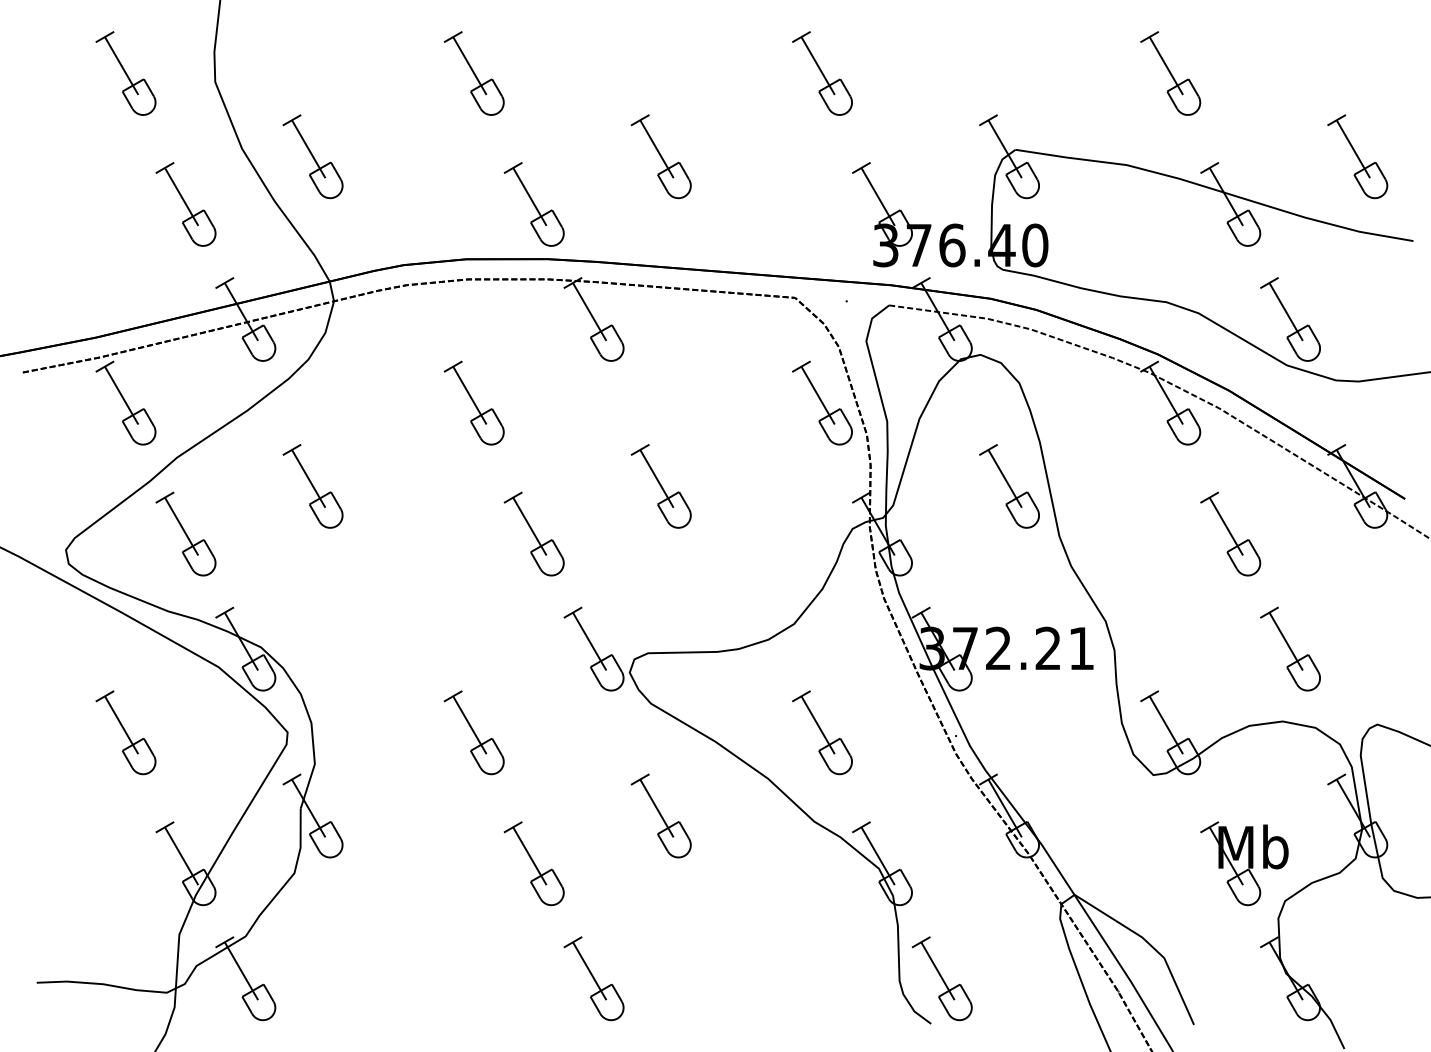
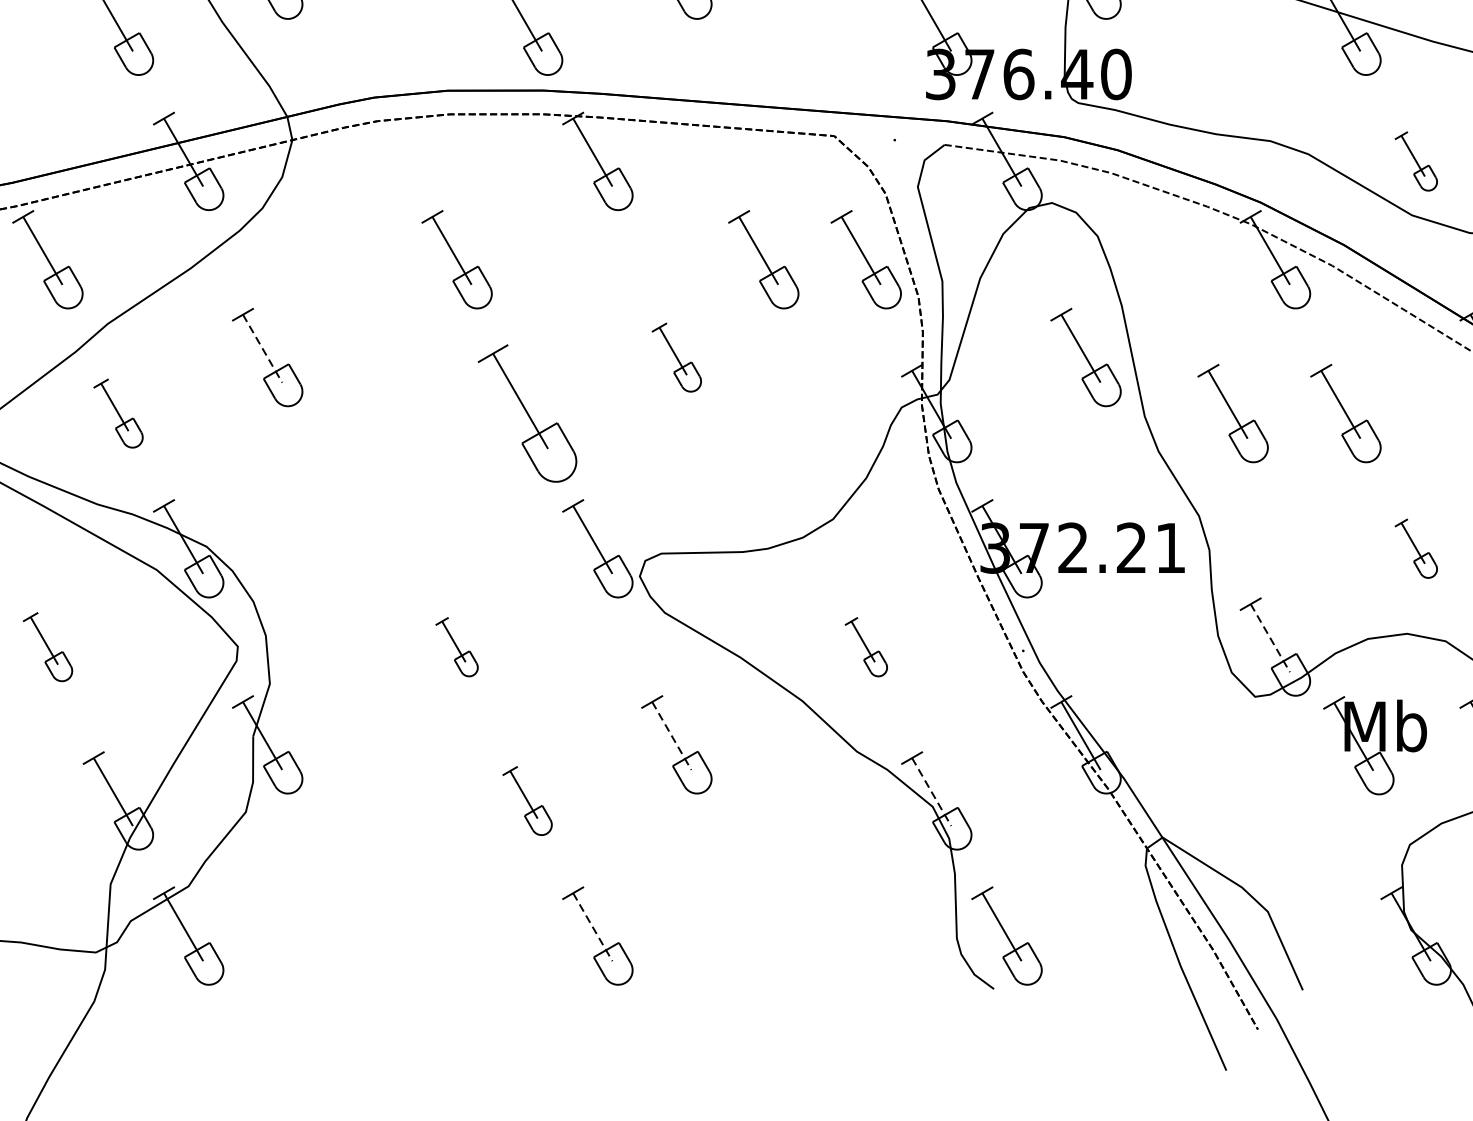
part: (1290, 319) -> (1416, 161), size x0.6
part: (734, 402) -> (762, 258), added
line: (308, 479) -> (262, 349), solid -> dashed
part: (660, 486) -> (675, 357), size x0.7
part: (185, 533) -> (117, 412), size x0.7
part: (533, 533) -> (526, 412), size x1.4
part: (1134, 533) -> (1232, 412), added
part: (1290, 648) -> (1416, 548), size x0.6
line: (1166, 725) -> (1270, 638), solid -> dashed
part: (125, 732) -> (47, 646), size x0.7
part: (473, 732) -> (456, 646), size x0.6
part: (822, 732) -> (866, 646), size x0.6
line: (657, 808) -> (672, 736), solid -> dashed
line: (878, 856) -> (932, 792), solid -> dashed
part: (533, 863) -> (526, 800), size x0.7
part: (1244, 863) -> (1375, 745), moved
line: (589, 971) -> (592, 927), solid -> dashed

